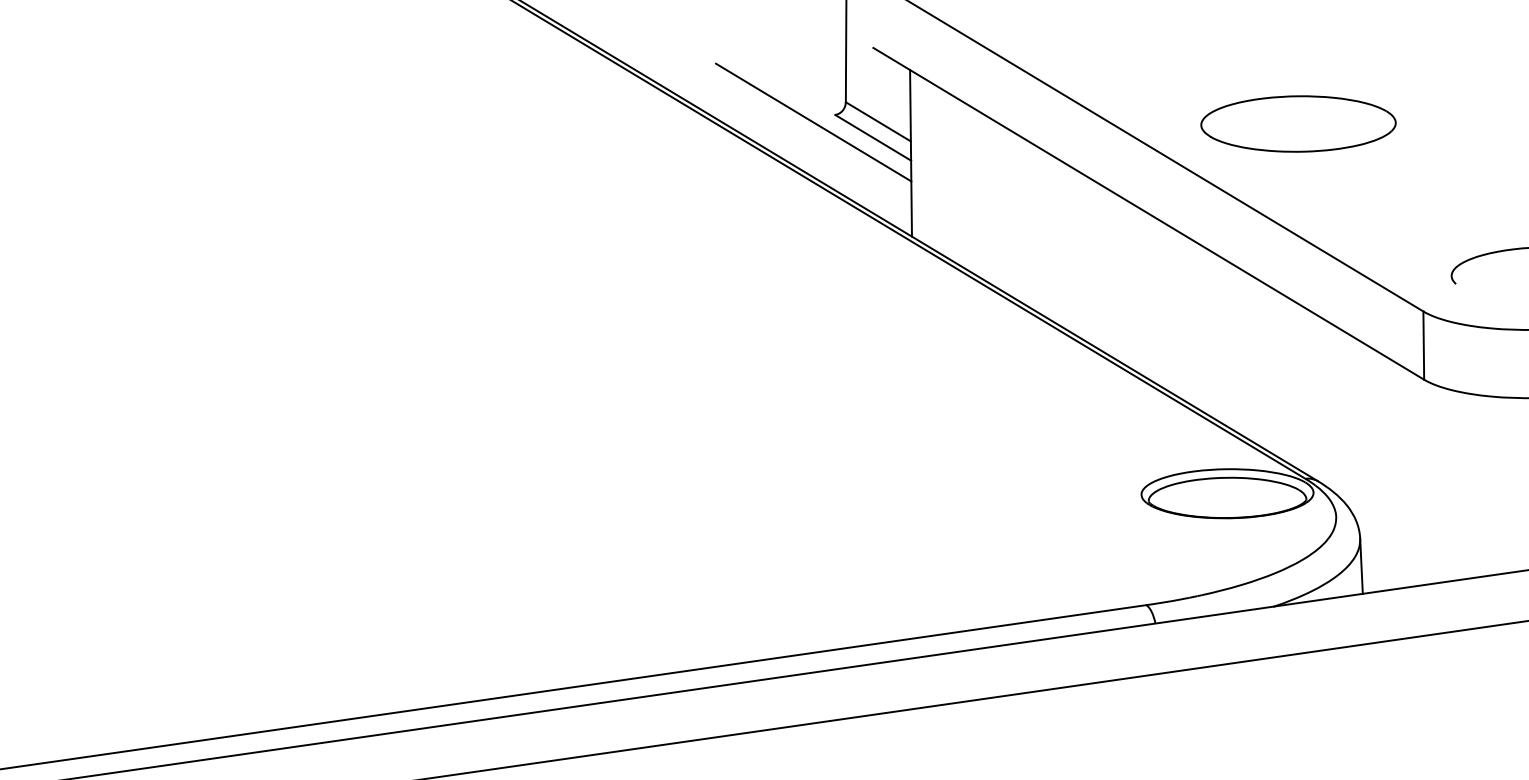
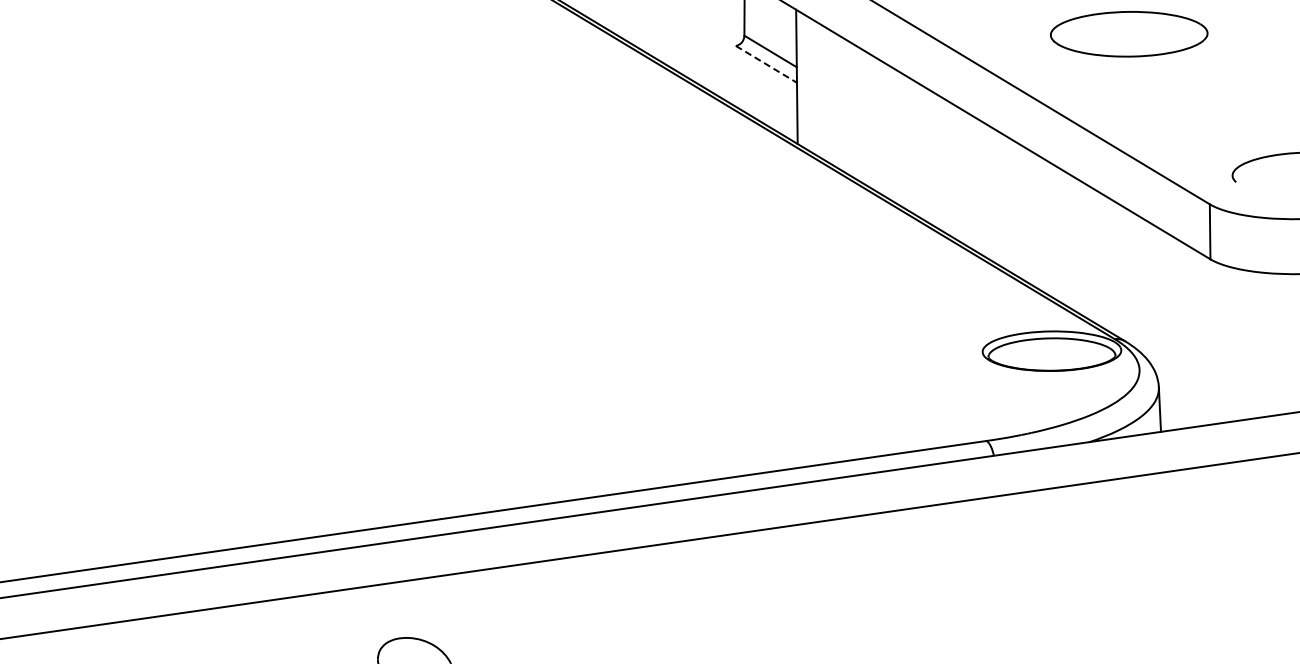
line: (813, 121) -> (718, 51), removed
part: (1298, 124) -> (1129, 34), moved
line: (873, 137) -> (766, 64), solid -> dashed

